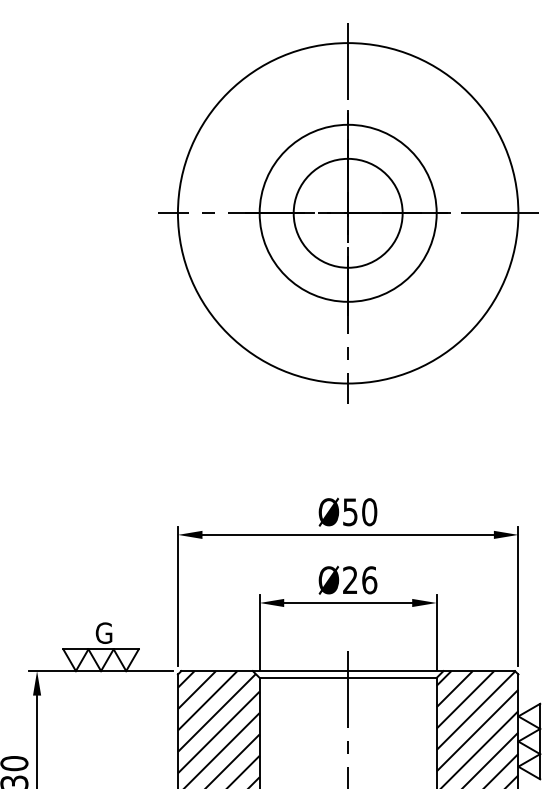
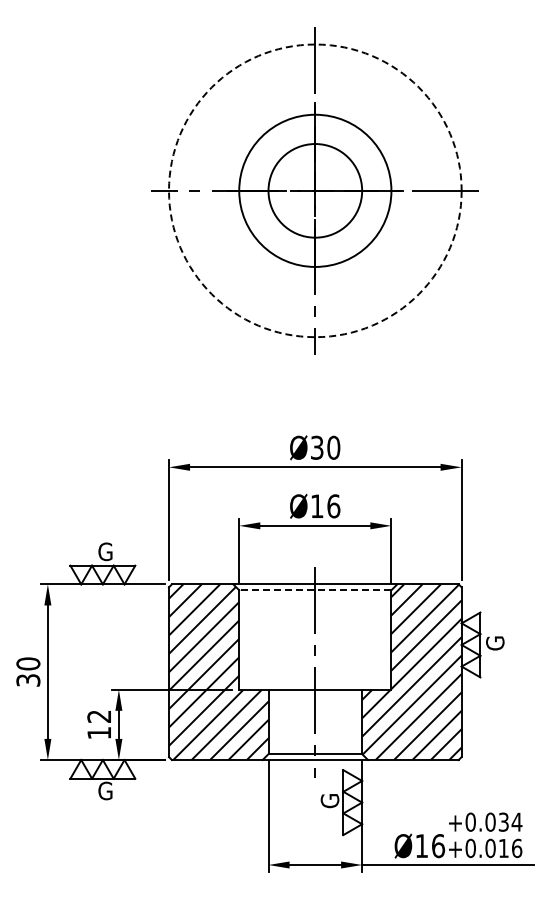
circle: (348, 212) -> (315, 190), solid -> dashed
text: (350, 511) -> (317, 447), Ø50 -> Ø30
text: (350, 579) -> (317, 505), Ø26 -> Ø16
line: (347, 678) -> (314, 590), solid -> dashed

